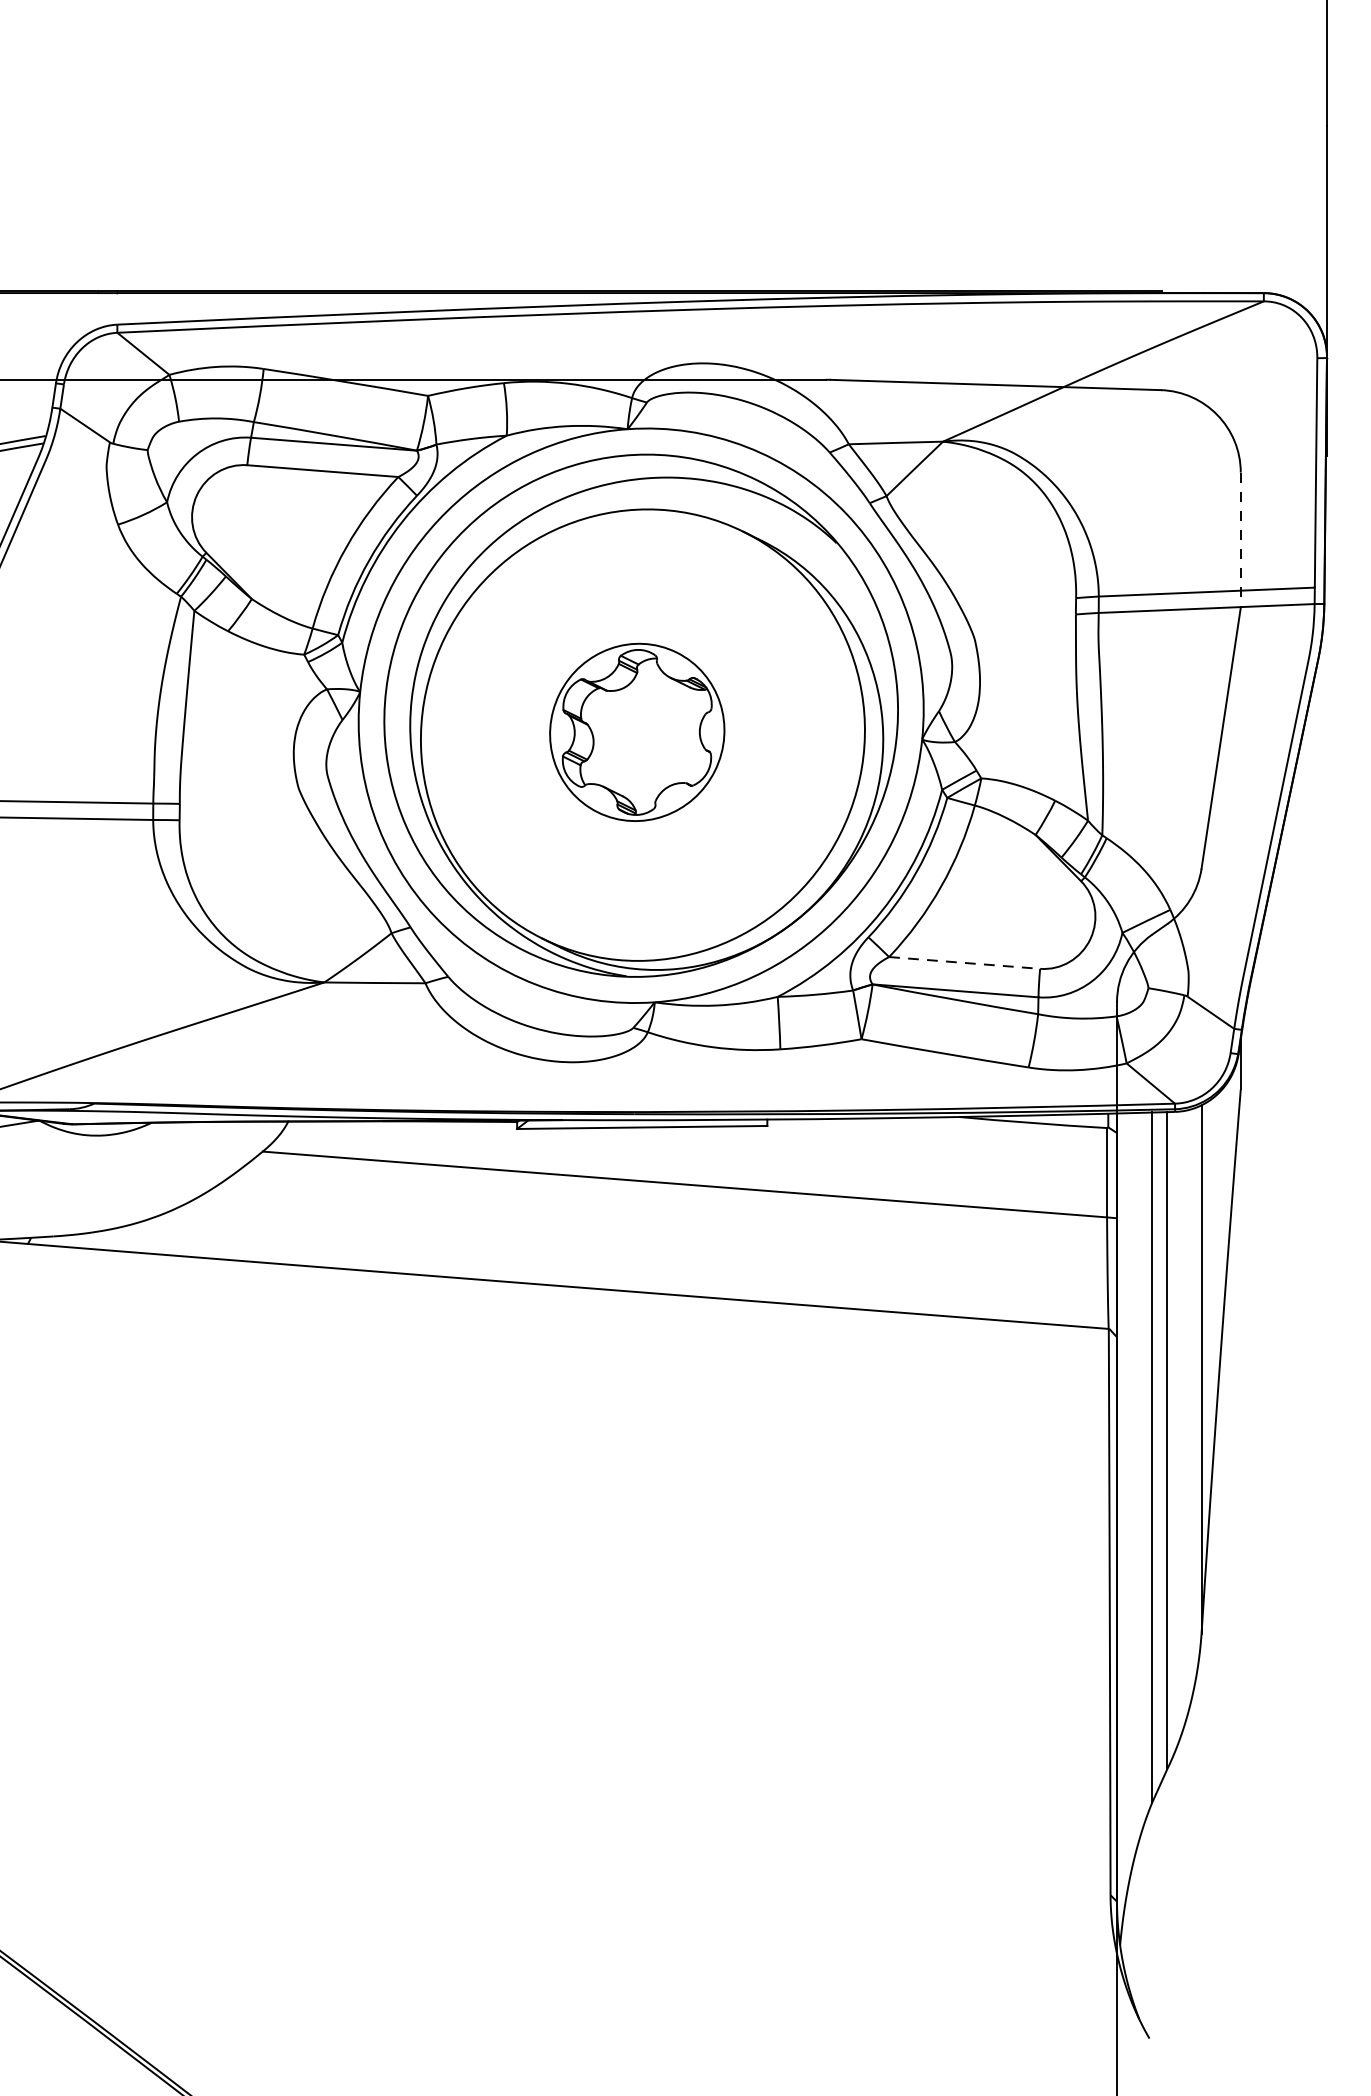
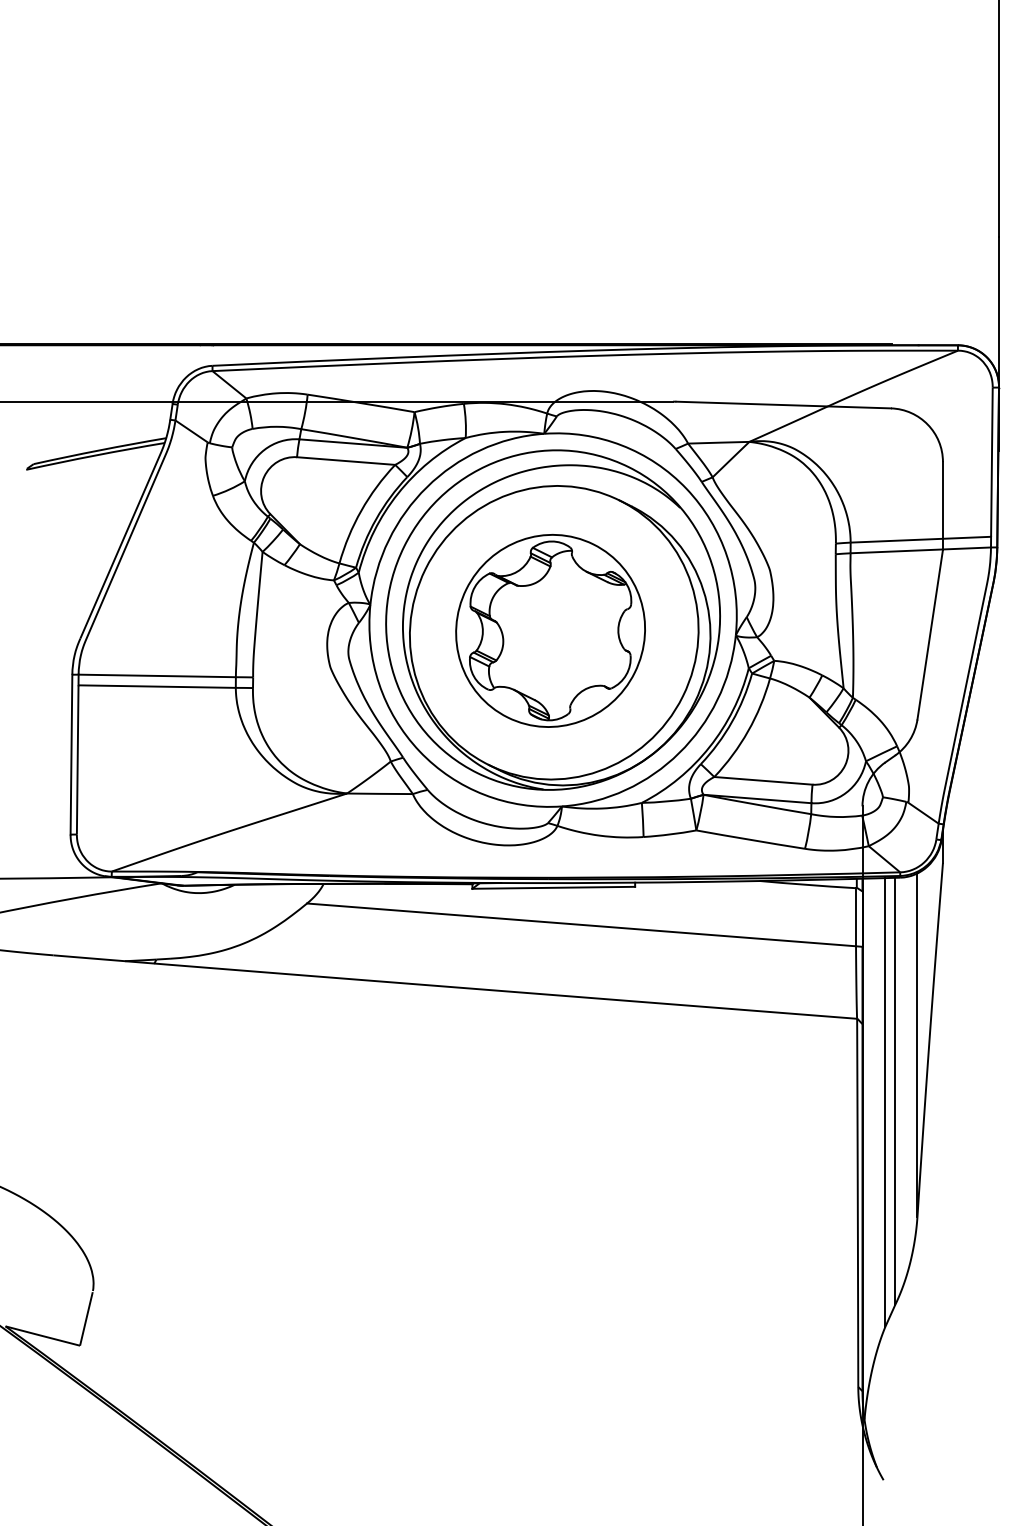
line: (1240, 539) -> (942, 505), dashed -> solid
part: (637, 731) -> (550, 630), size x1.67
line: (964, 962) -> (763, 780), dashed -> solid

